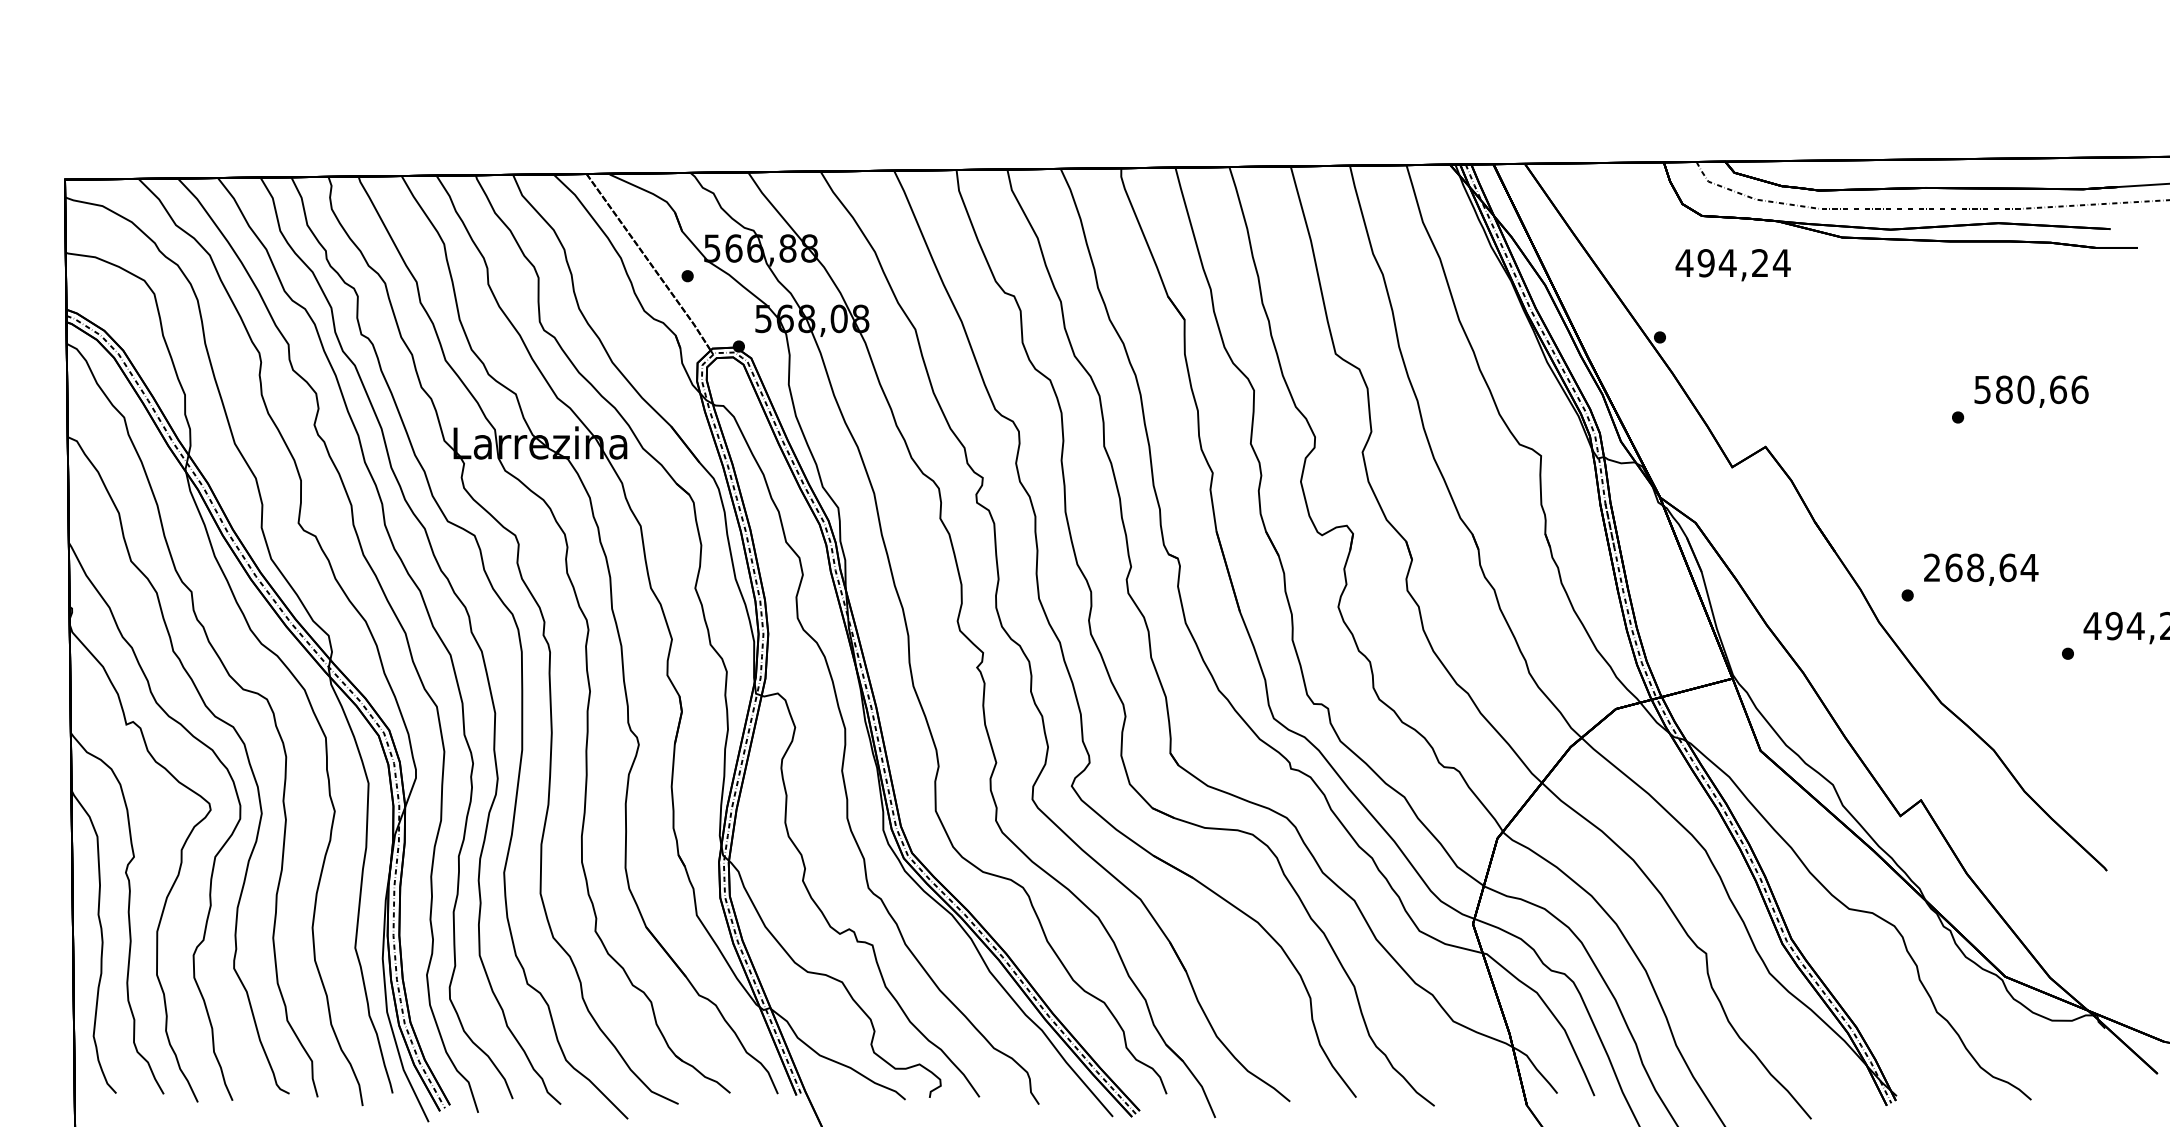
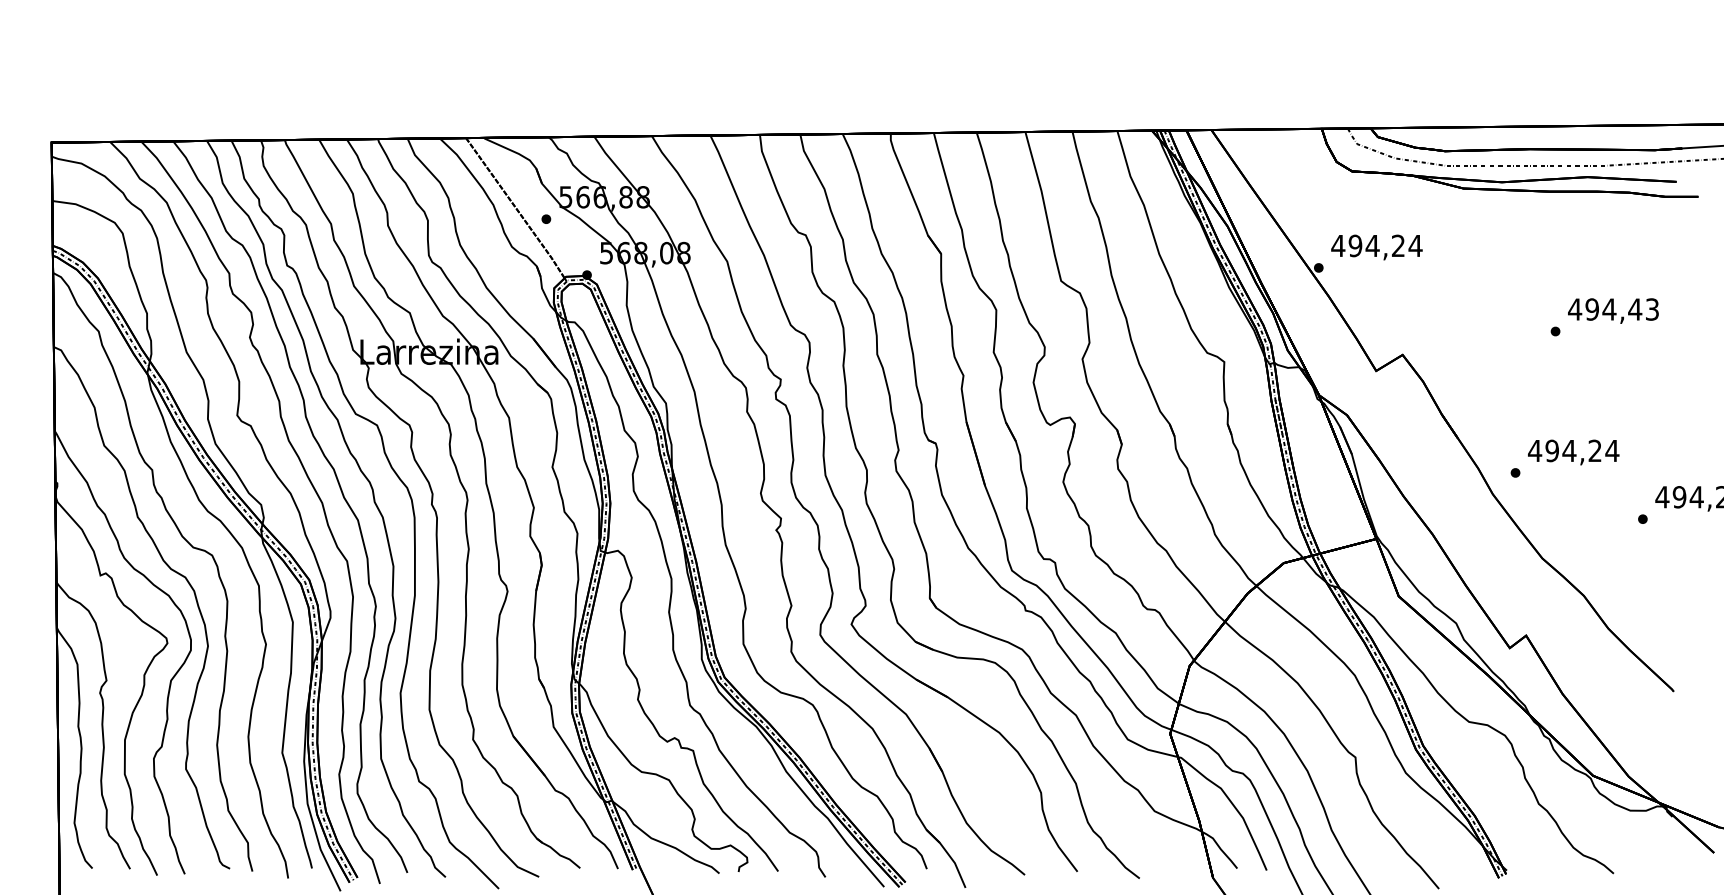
text: (1732, 265) -> (1376, 247), moved
text: (2030, 389) -> (1613, 309), 580,66 -> 494,43
text: (1970, 567) -> (1565, 450), 268,64 -> 494,24

